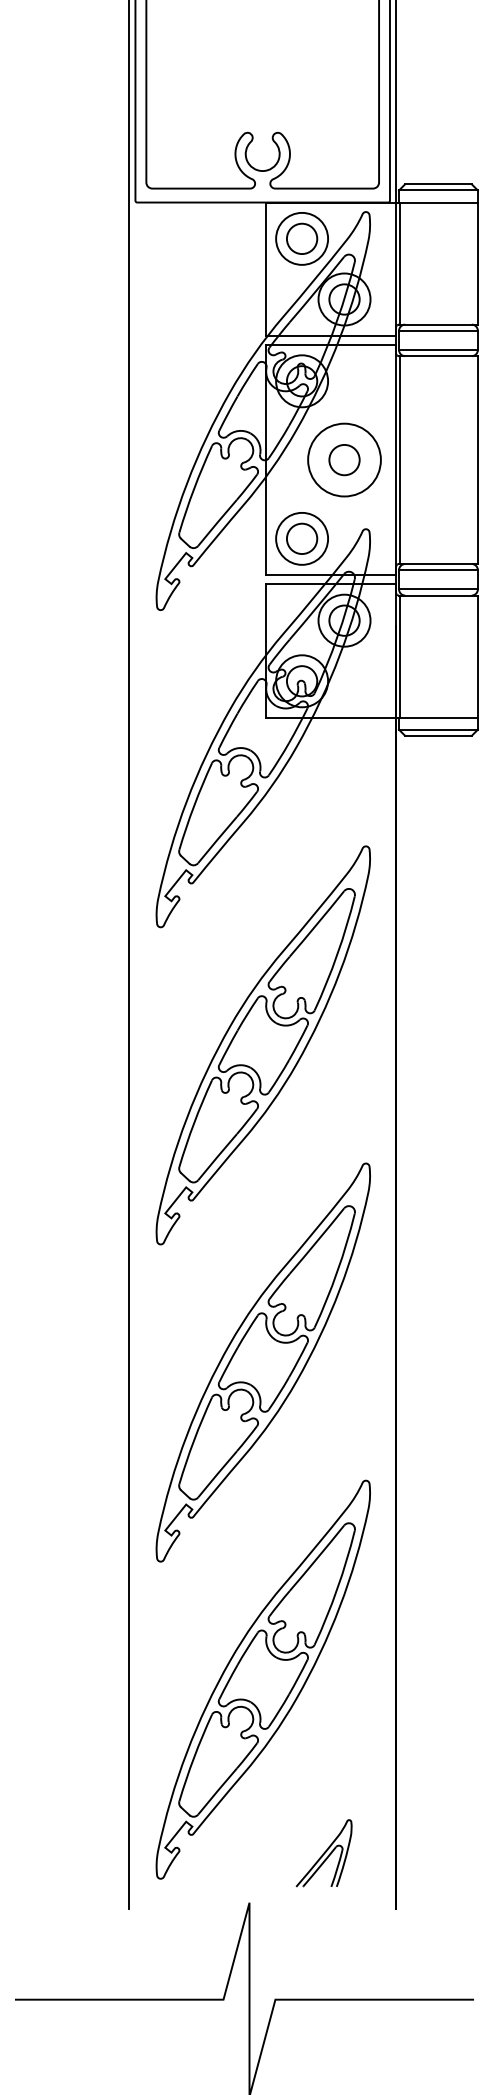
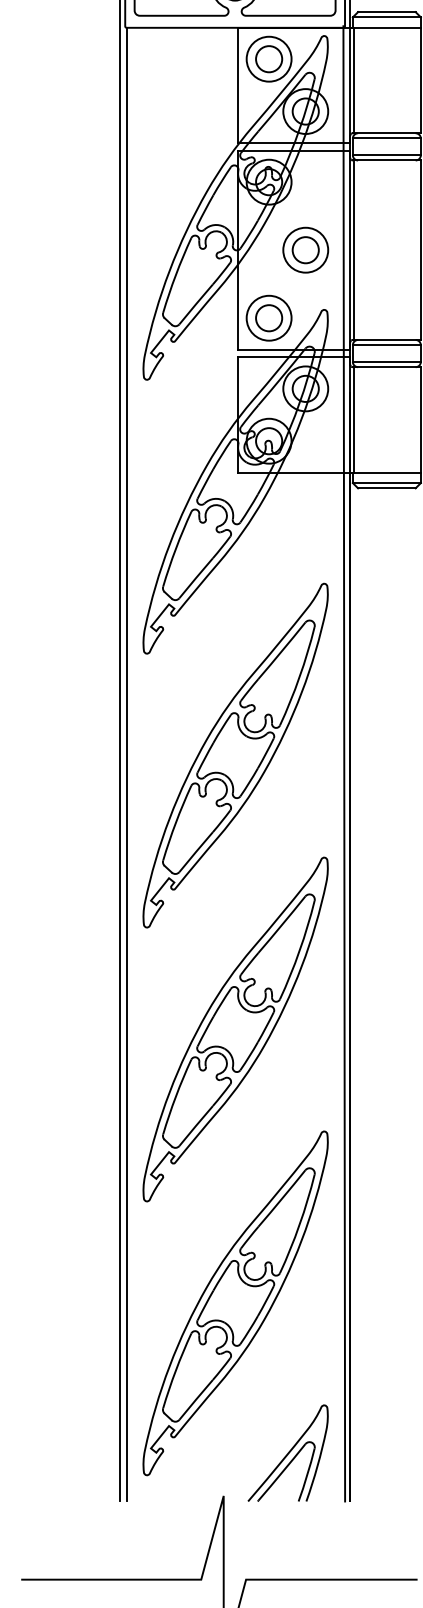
circle: (344, 460) -> (305, 250), size x0.71
line: (389, 1054) -> (344, 763), added
line: (137, 1055) -> (126, 764), added
part: (323, 1853) -> (287, 1453), size x1.67

